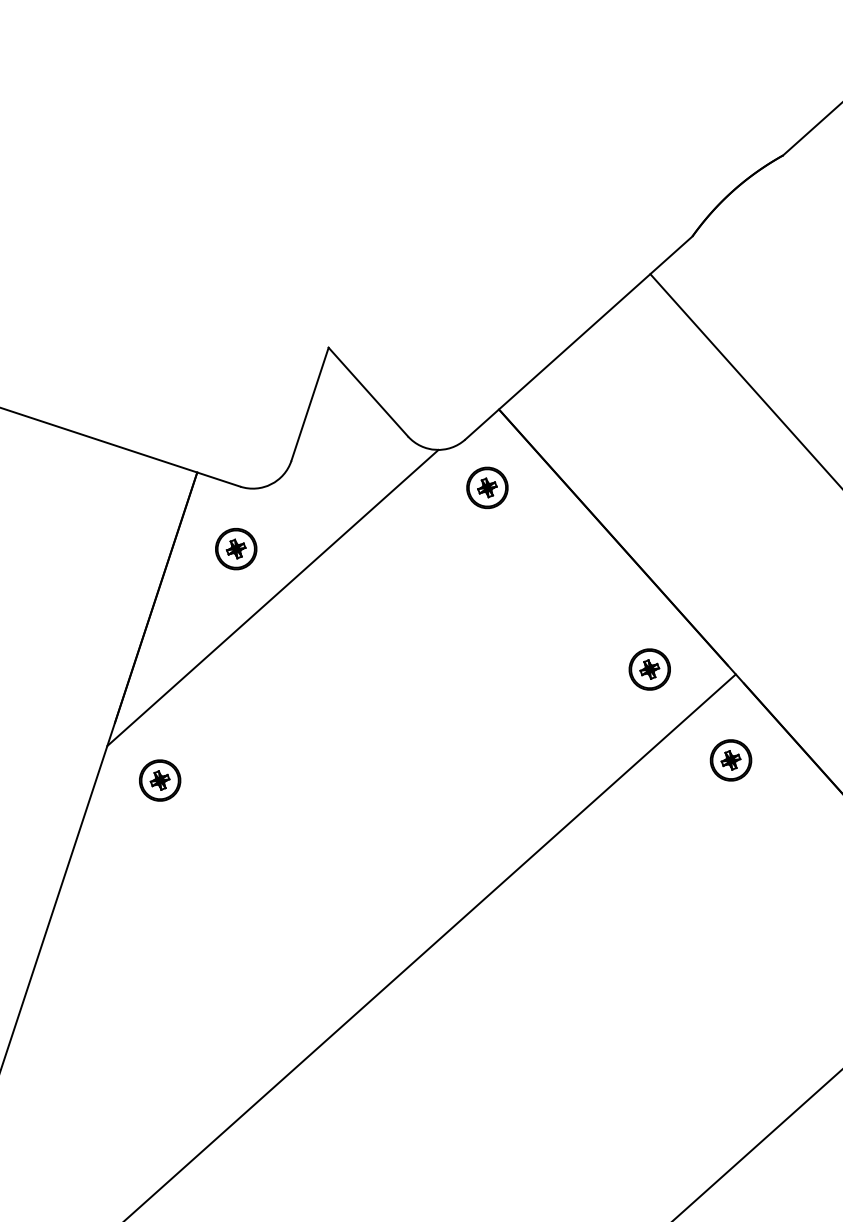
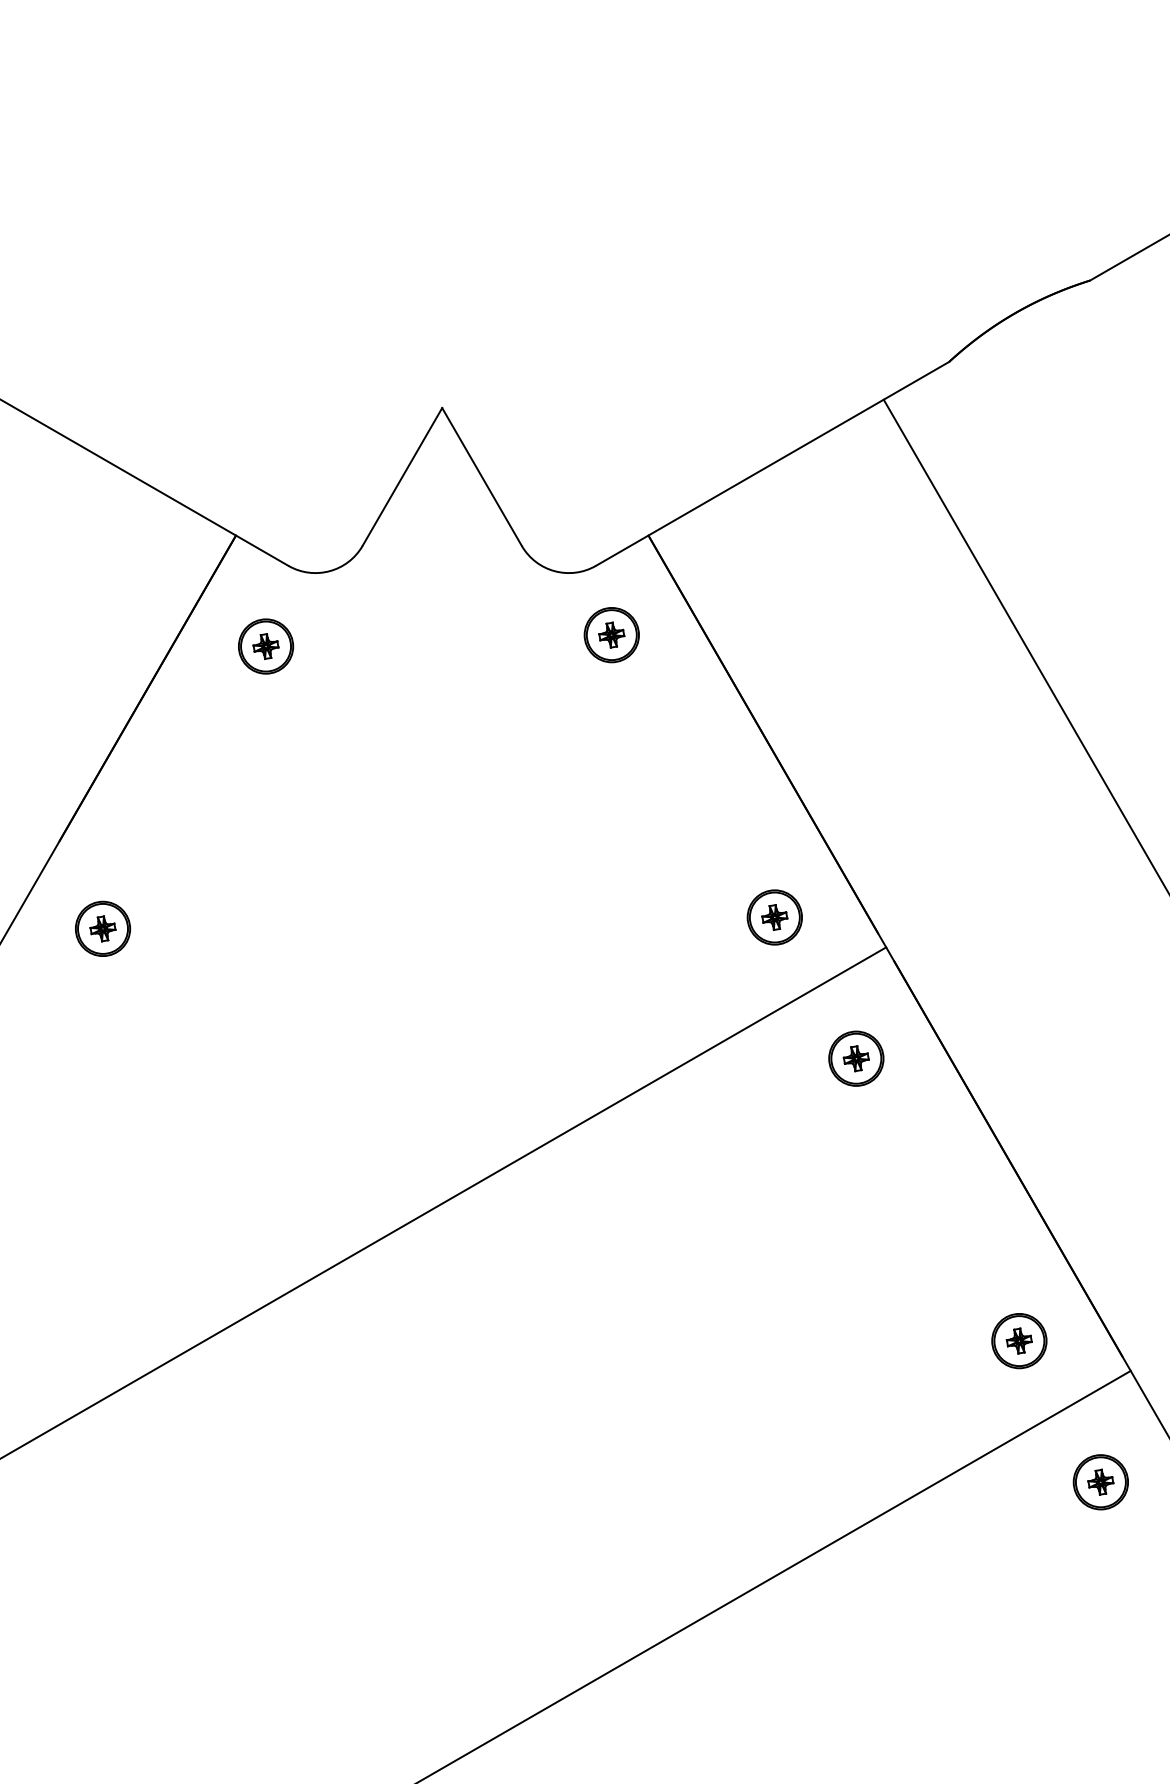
line: (272, 597) -> (300, 720), removed

